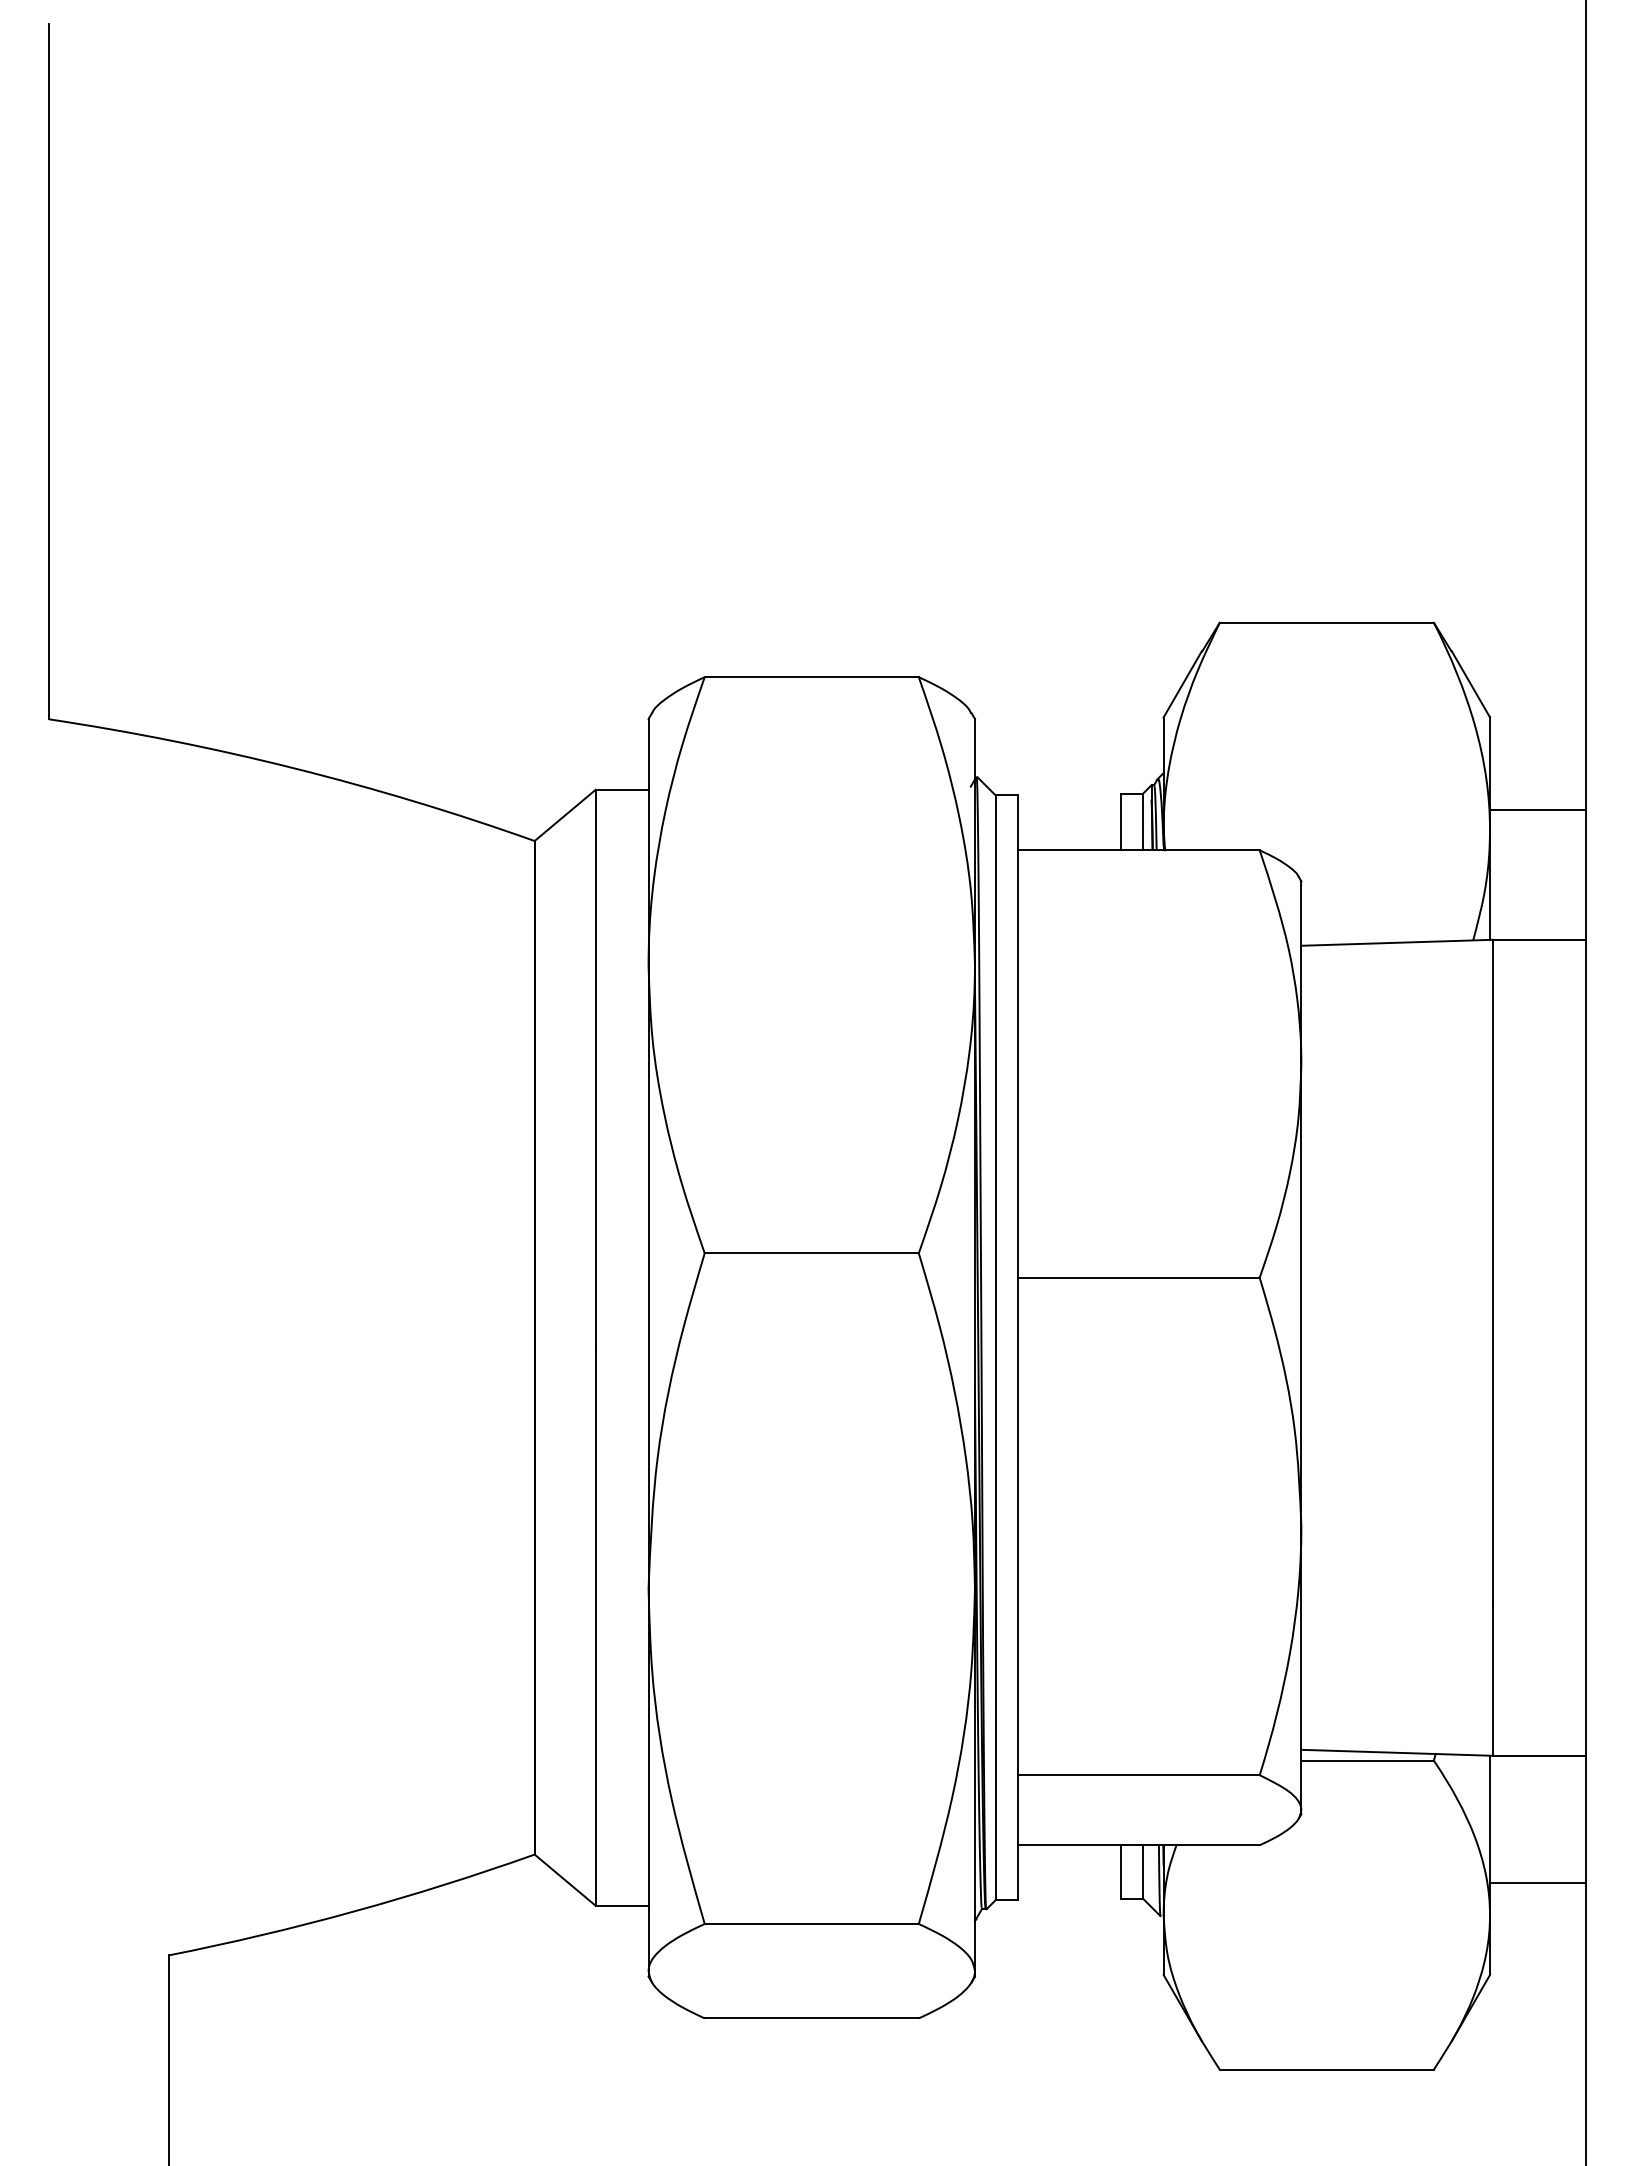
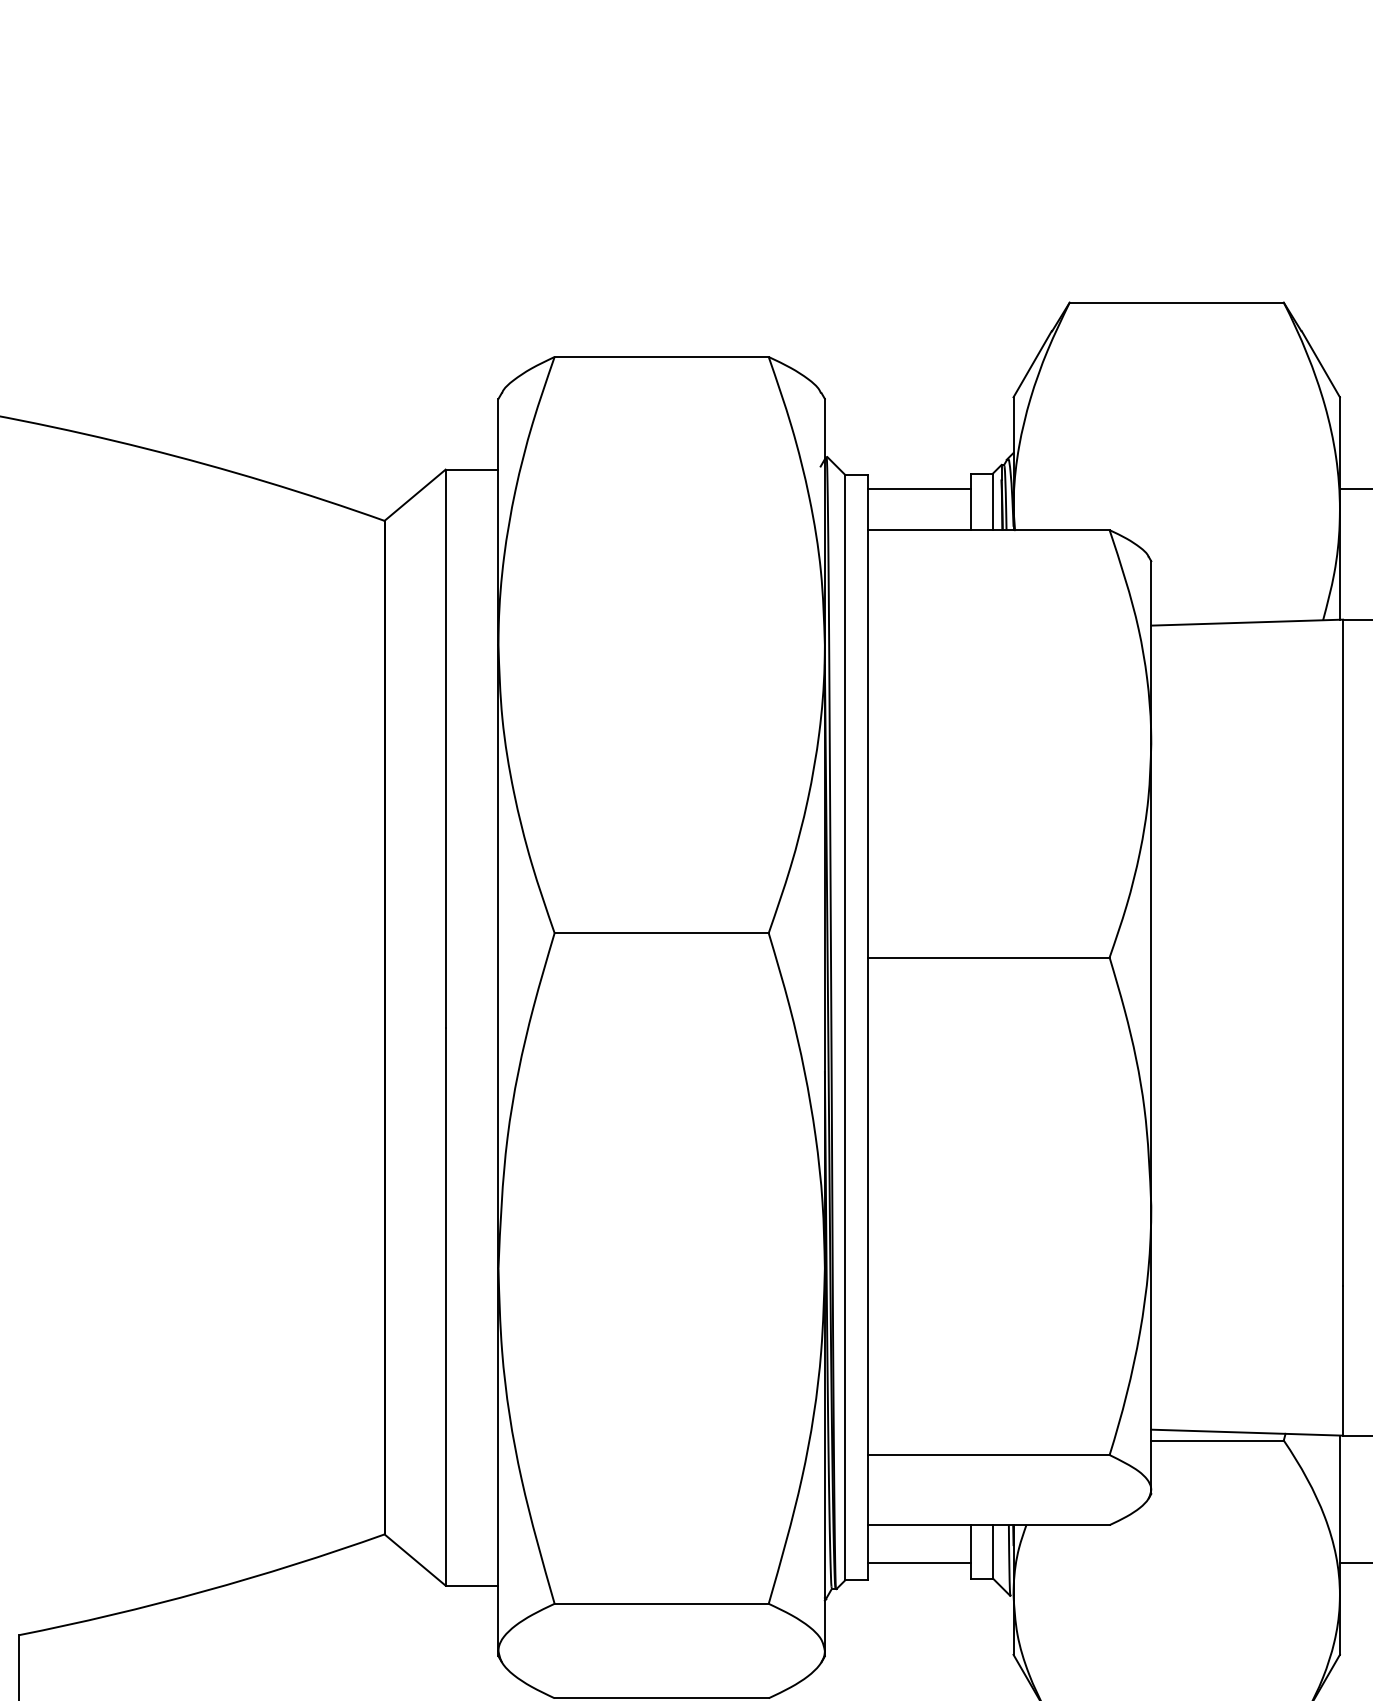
line: (1068, 809) -> (918, 489), added
line: (1068, 1882) -> (918, 1562), added

